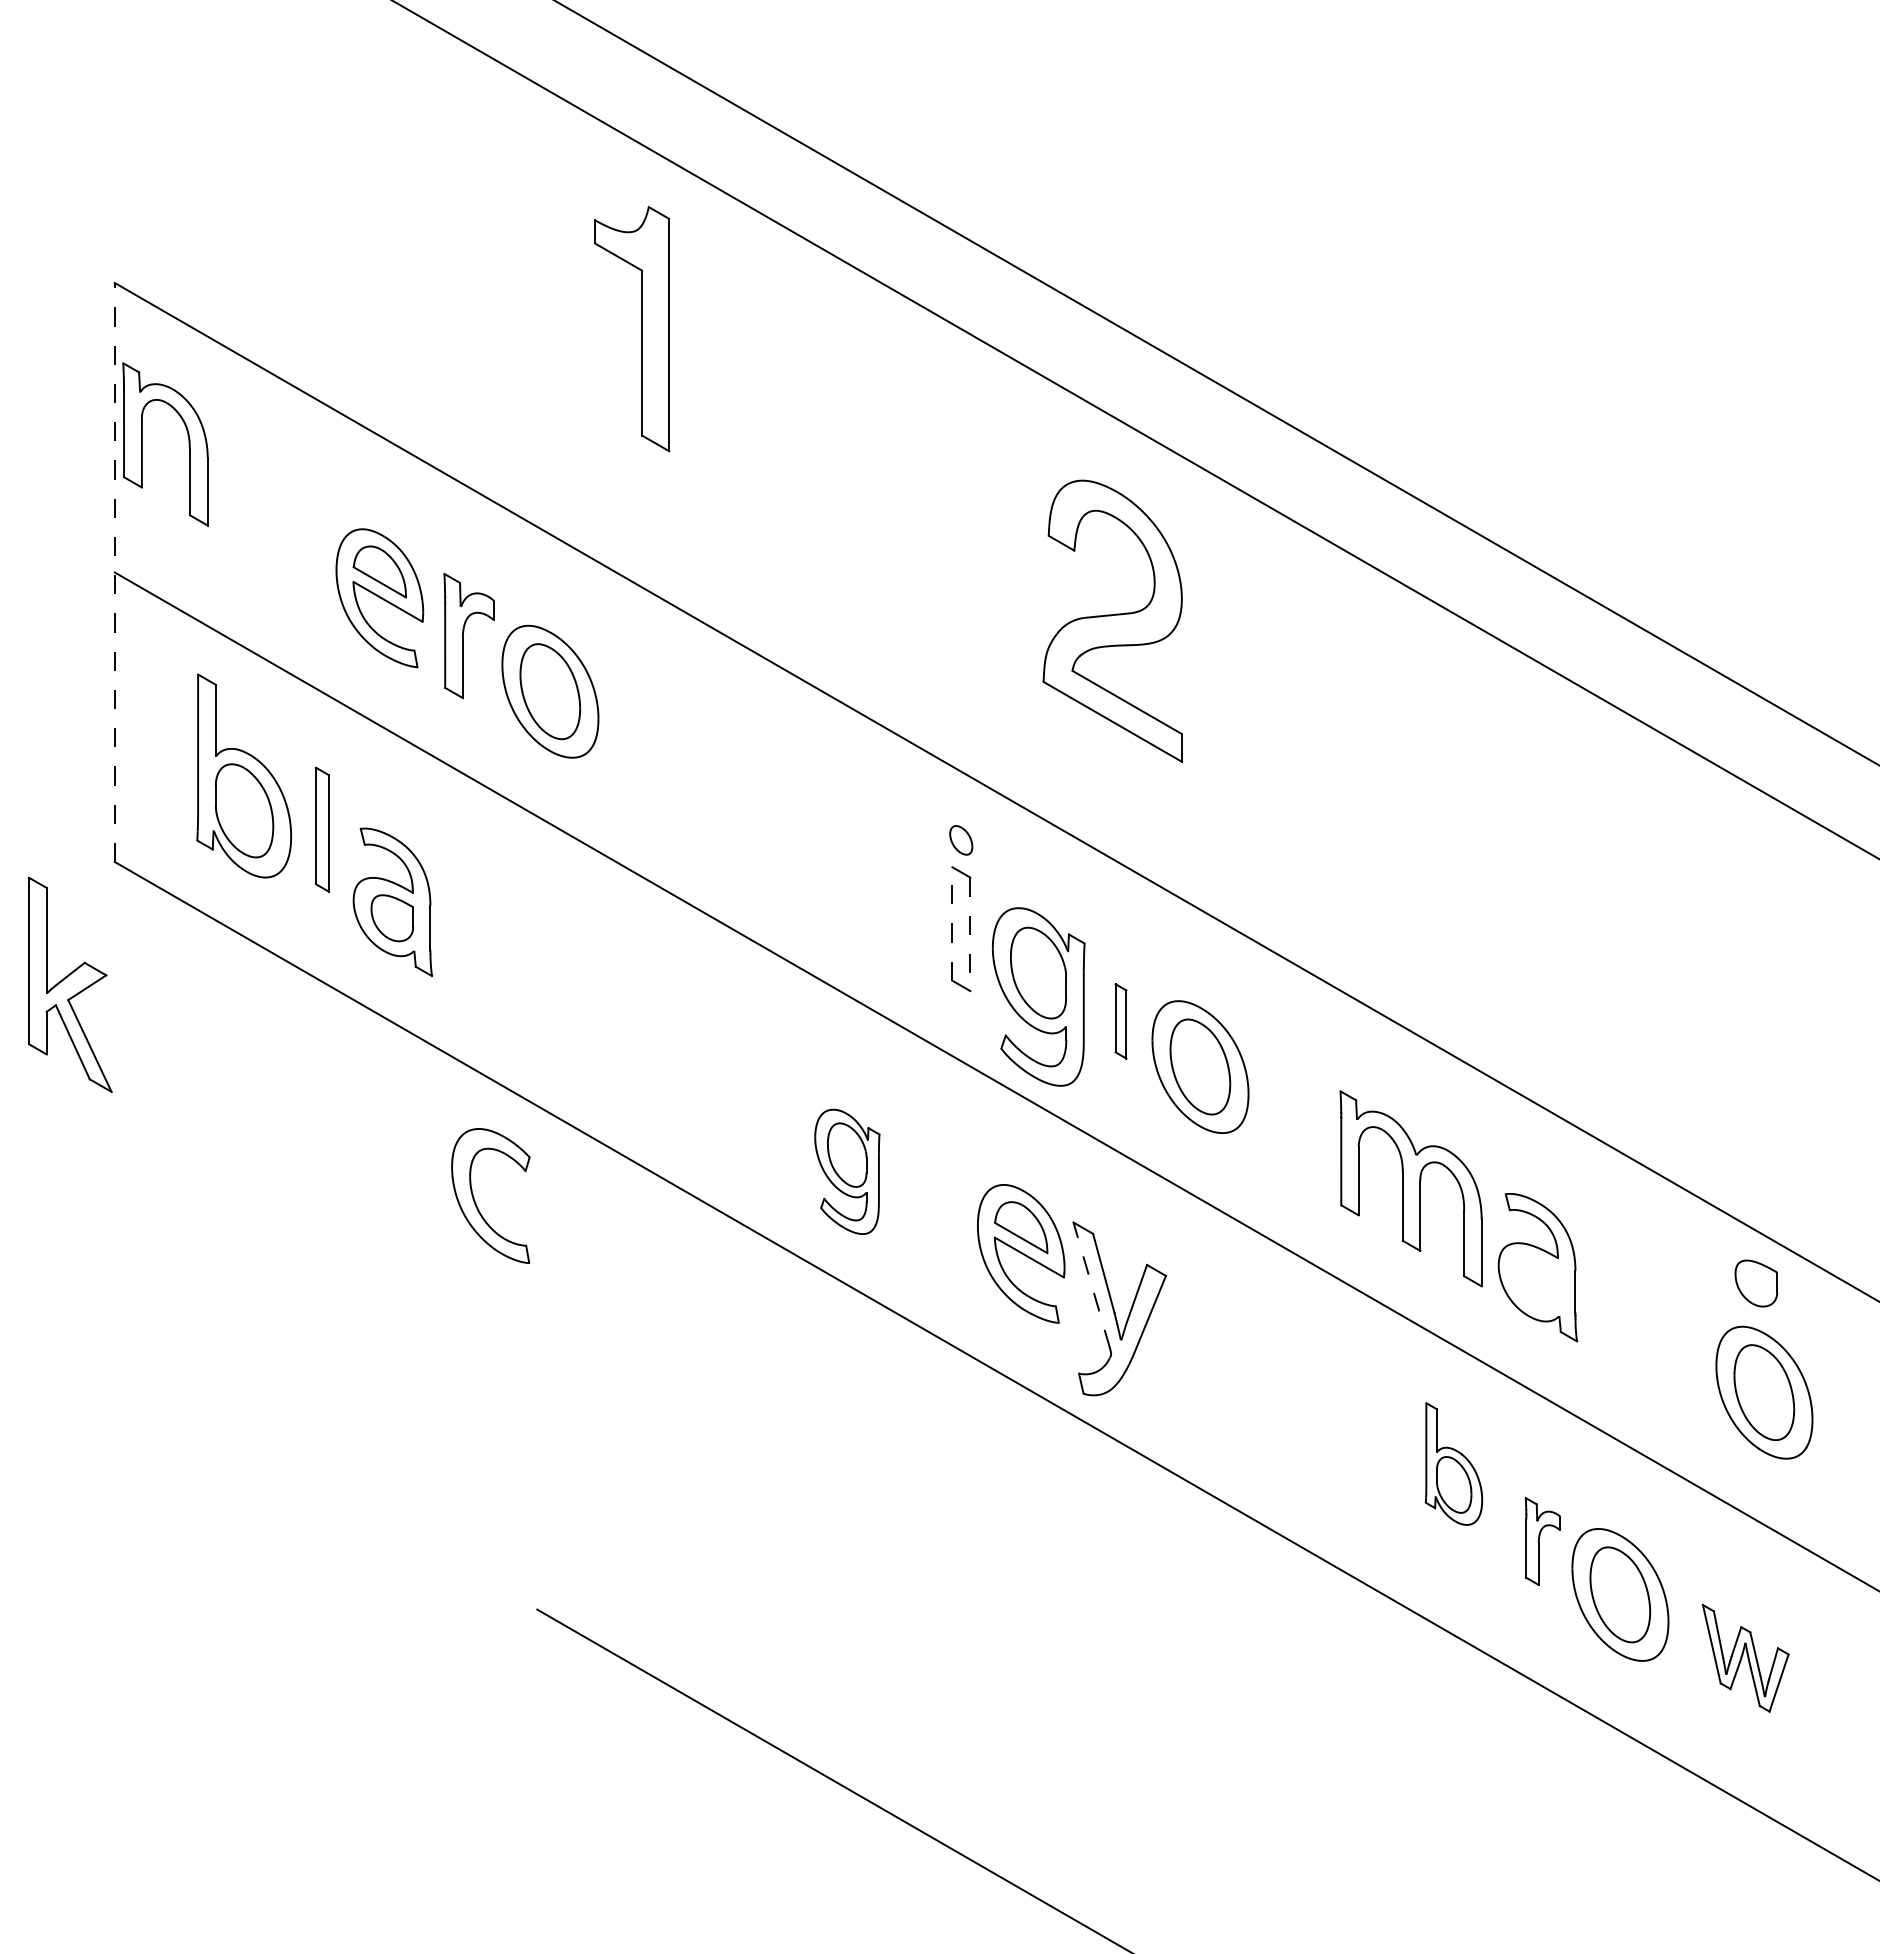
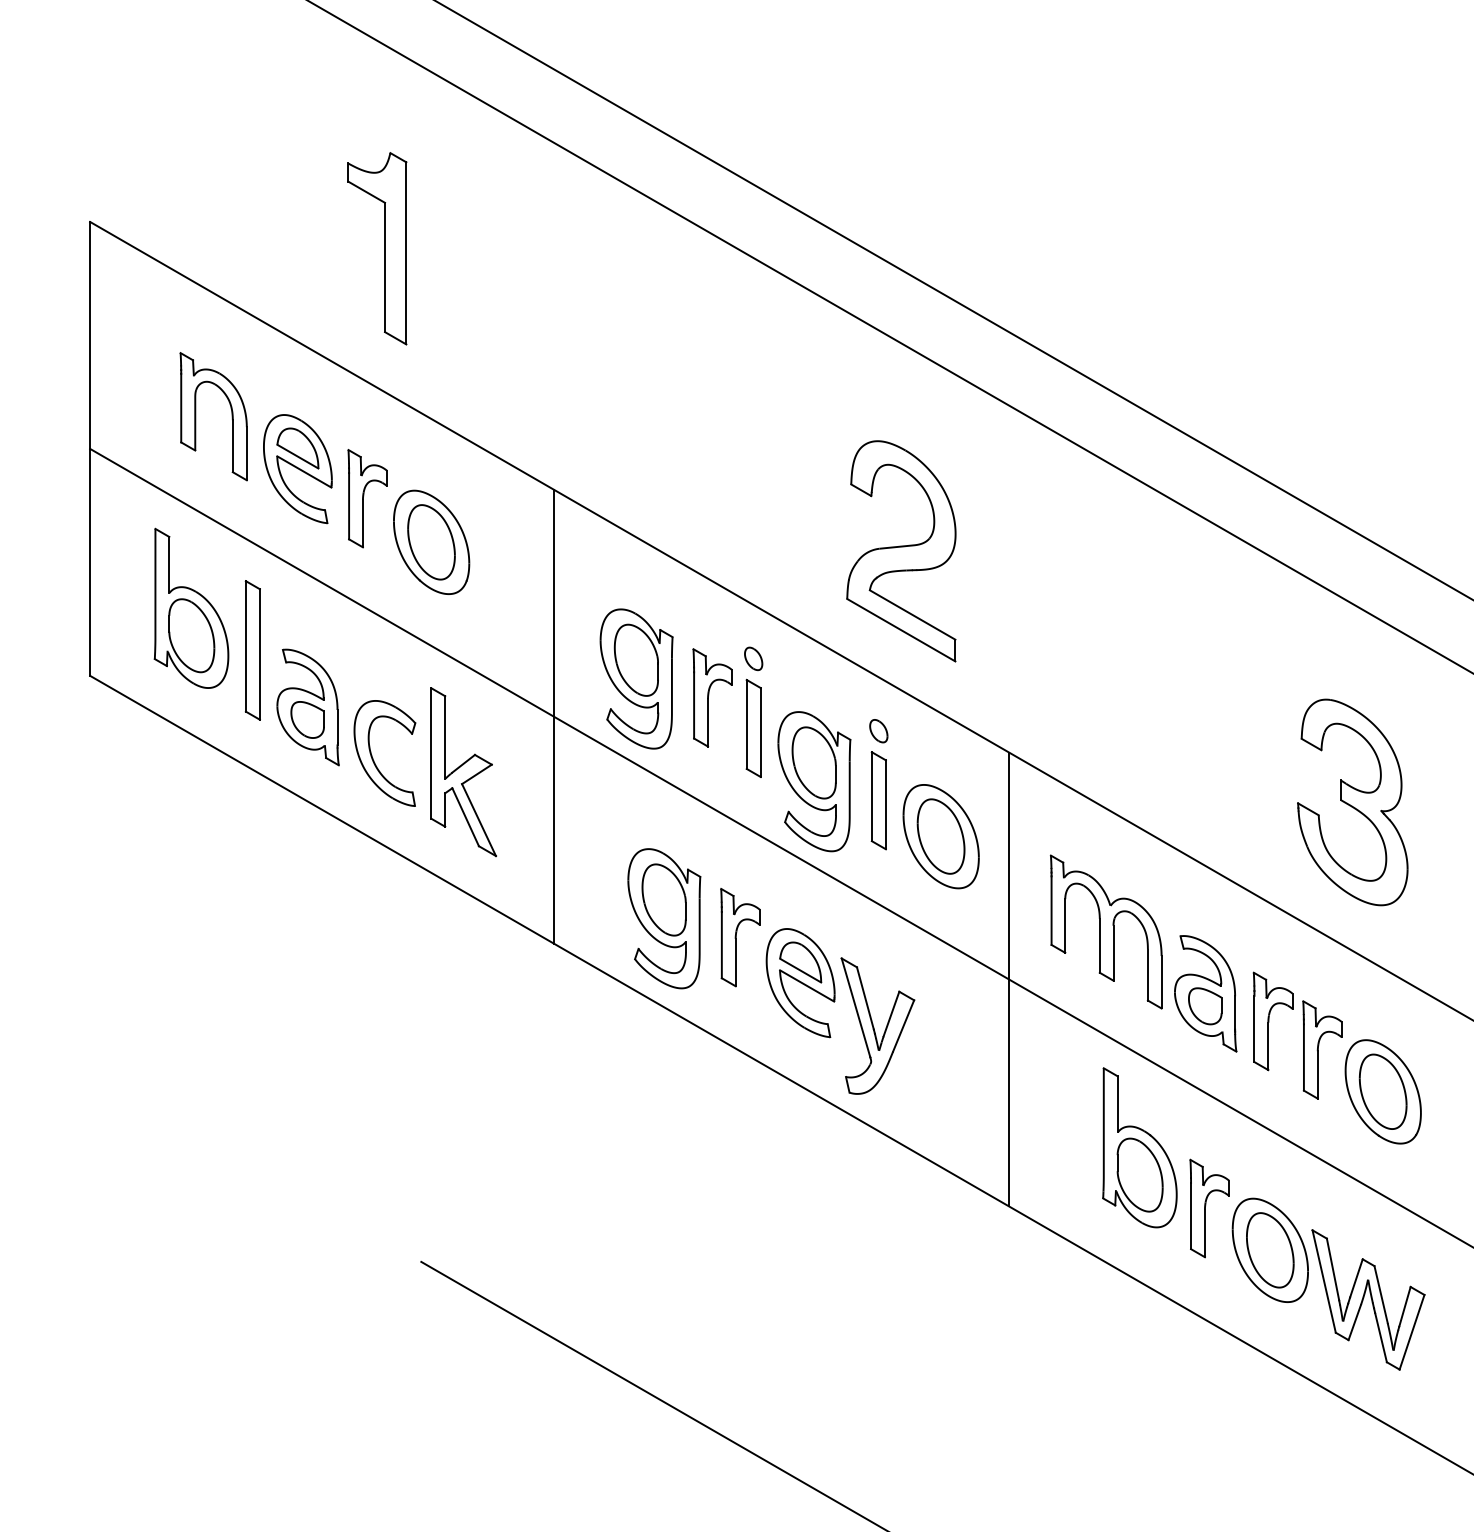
part: (641, 329) -> (384, 249), moved
part: (142, 444) -> (195, 416), moved
line: (114, 572) -> (89, 448), dashed -> solid
part: (1112, 620) -> (901, 550), moved
part: (322, 829) -> (252, 650), size x1.43
part: (811, 865) -> (636, 678), added
part: (908, 890) -> (712, 698), added
line: (706, 913) -> (553, 716), added
line: (952, 924) -> (746, 724), dashed -> solid
part: (1120, 932) -> (878, 731), added
line: (970, 934) -> (760, 732), dashed -> solid
part: (70, 984) -> (463, 771), moved
part: (1120, 1021) -> (878, 800), size x1.67
part: (1725, 1023) -> (1352, 802), added
part: (847, 1171) -> (664, 918), size x1.43
part: (943, 1195) -> (739, 937), added
part: (475, 1200) -> (372, 756), moved
line: (1287, 1248) -> (1009, 978), added
part: (1756, 1283) -> (1205, 1006), moved
line: (1091, 1284) -> (855, 1007), dashed -> solid
part: (1623, 1302) -> (1272, 1021), added
part: (1686, 1339) -> (1322, 1050), added
part: (1453, 1463) -> (1139, 1147), size x1.67
part: (1542, 1541) -> (1209, 1208), size x1.43
part: (1745, 1658) -> (1368, 1300), size x1.67

